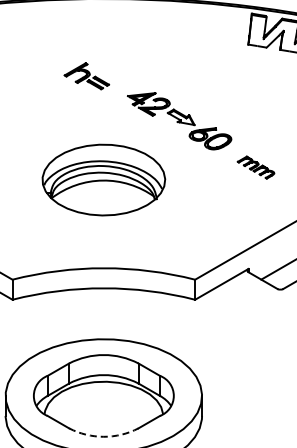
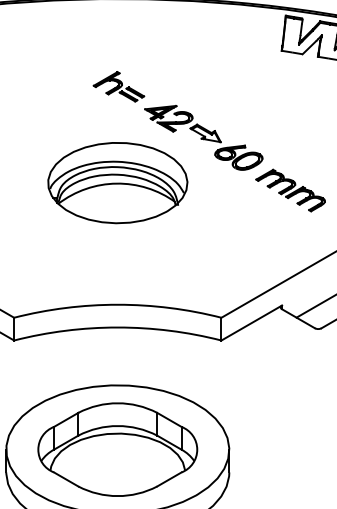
part: (86, 76) -> (118, 87), moved
part: (255, 167) -> (289, 190), size x1.67
part: (103, 179) -> (117, 182), moved
arc: (103, 436) -> (117, 495), dashed -> solid

